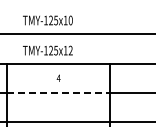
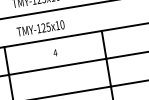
text: (70, 50) -> (62, 24), TMY-125x12 -> TMY-125x10
line: (59, 93) -> (58, 67), dashed -> solid

